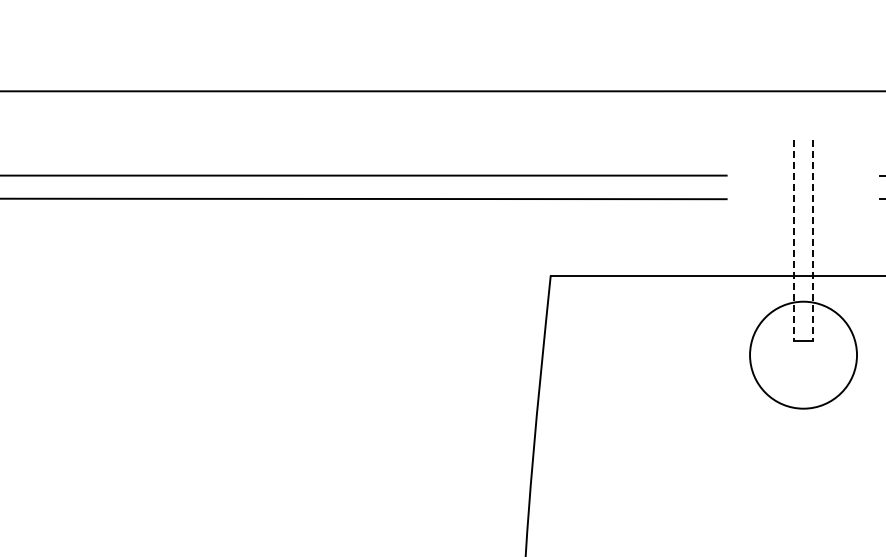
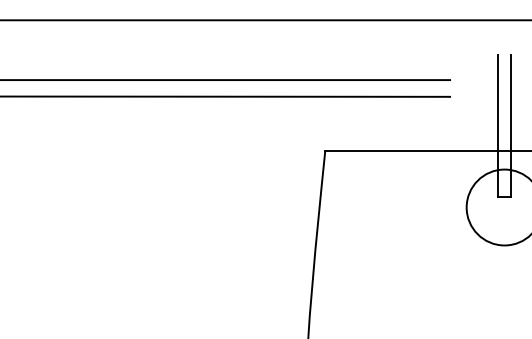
line: (794, 240) -> (498, 126), dashed -> solid
line: (812, 240) -> (510, 126), dashed -> solid

